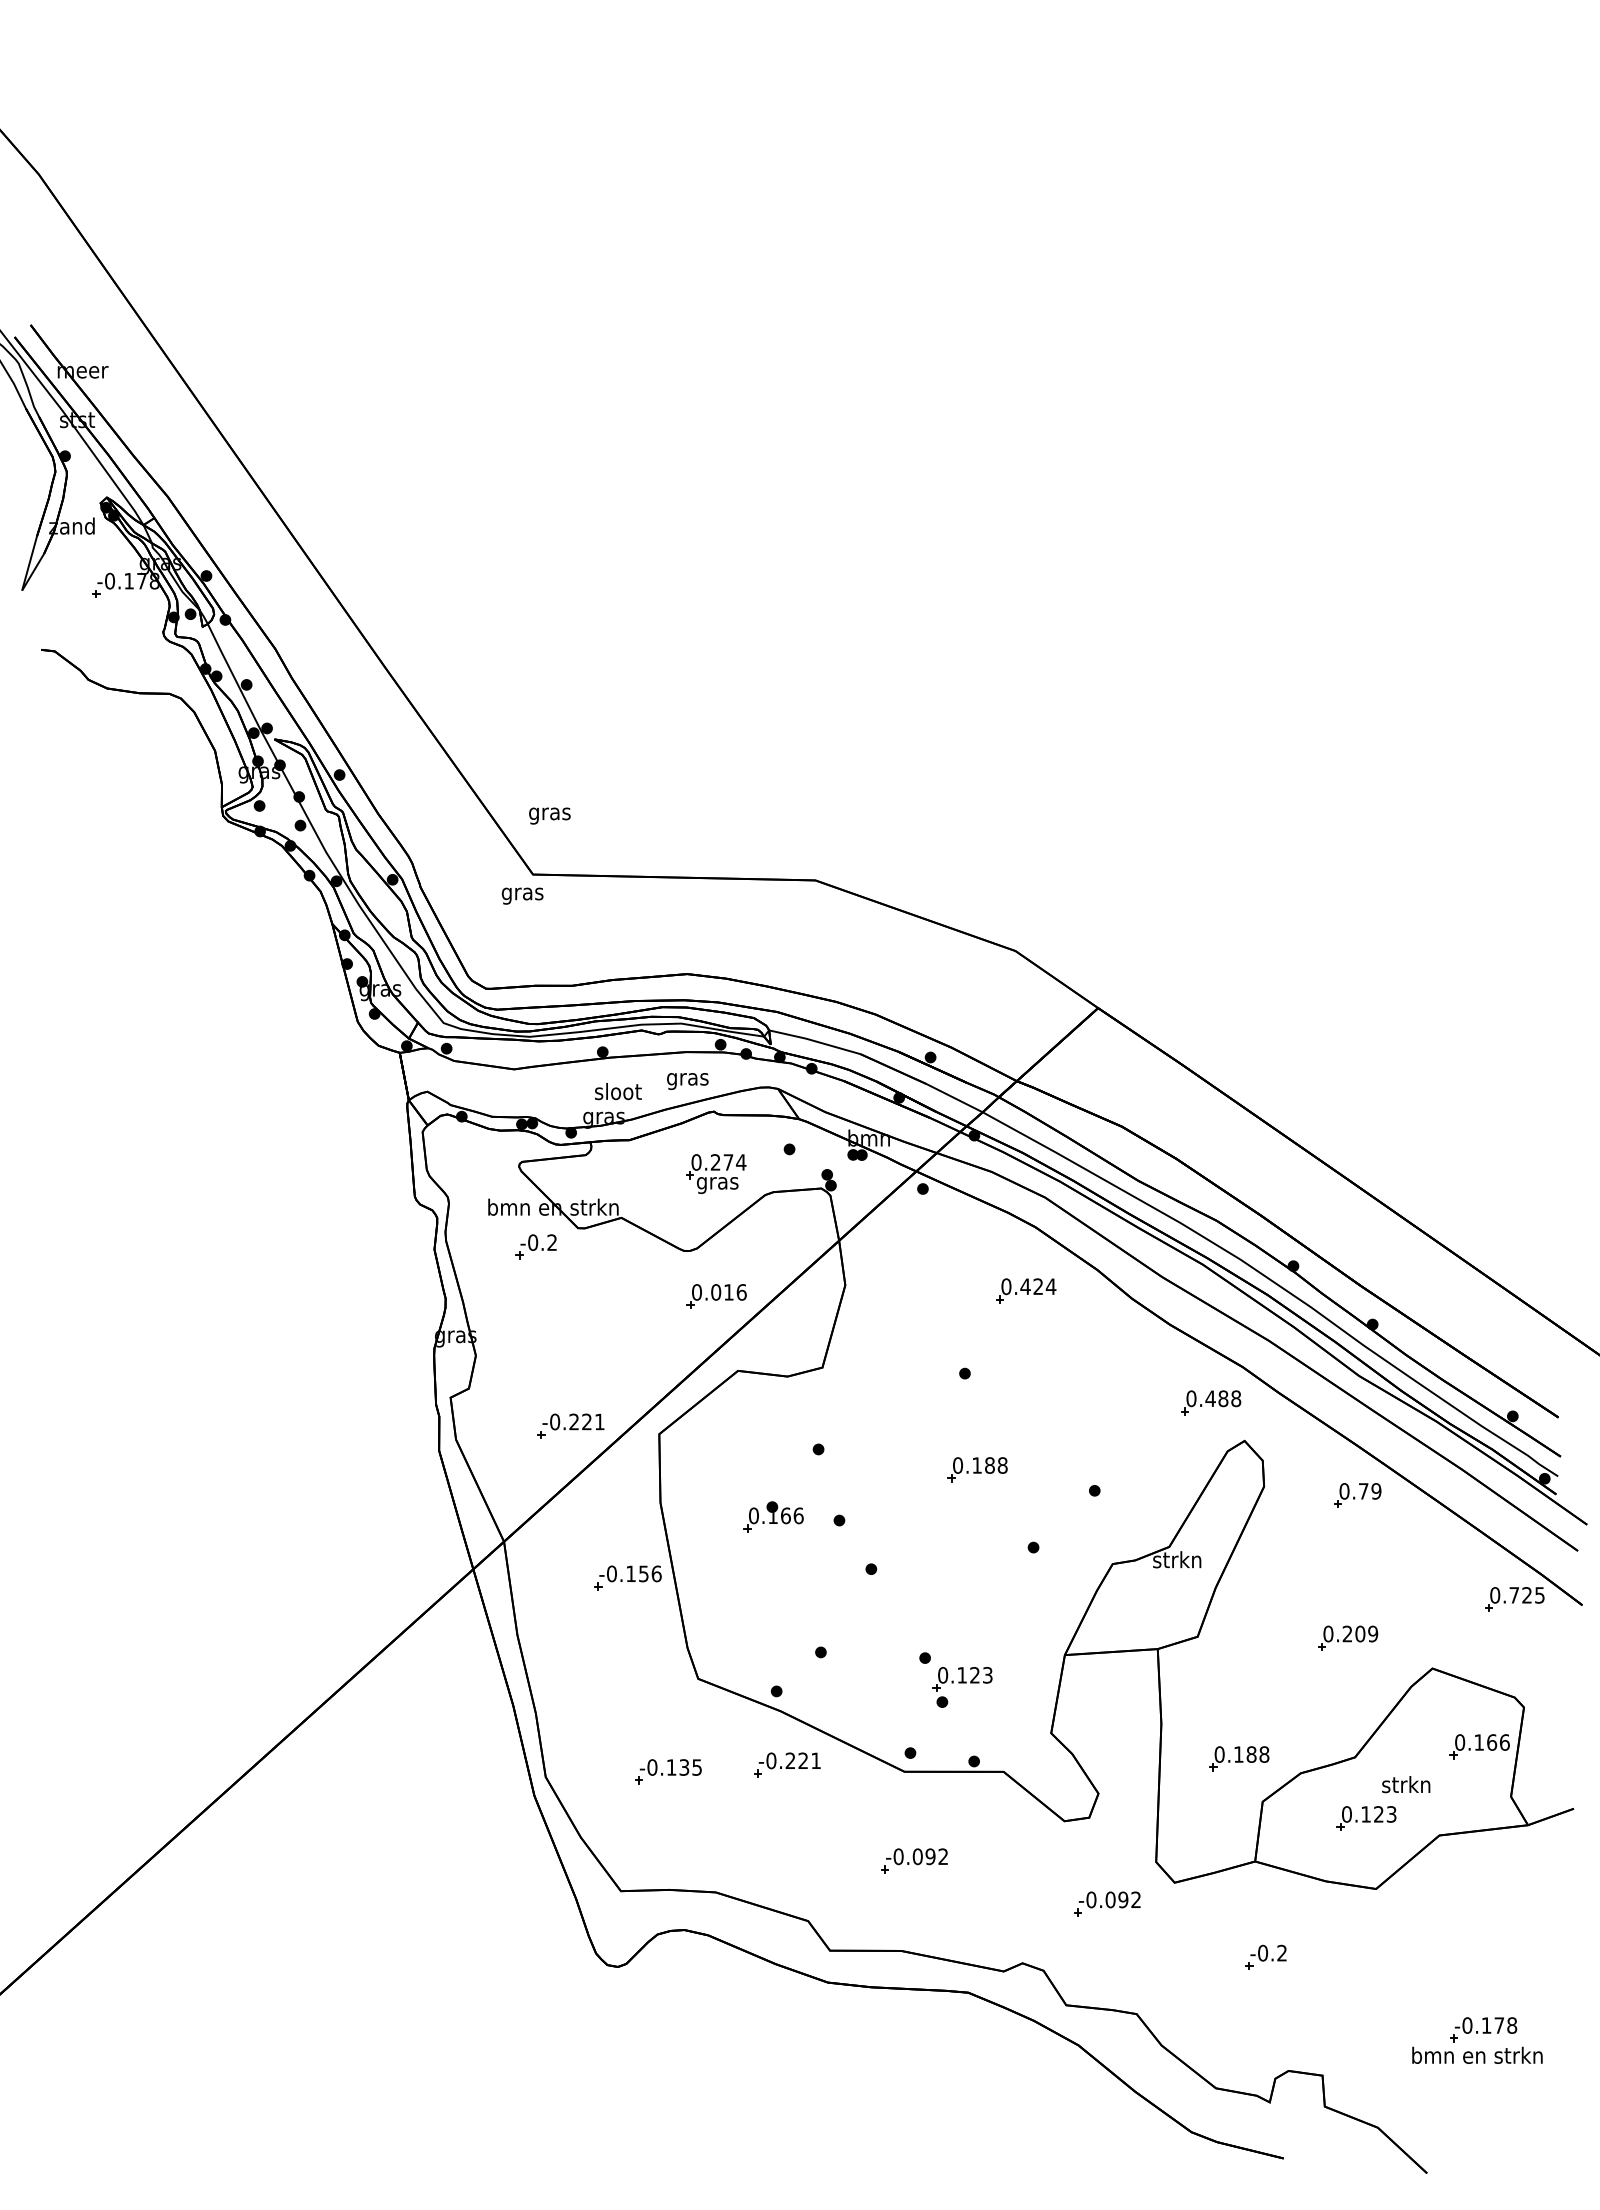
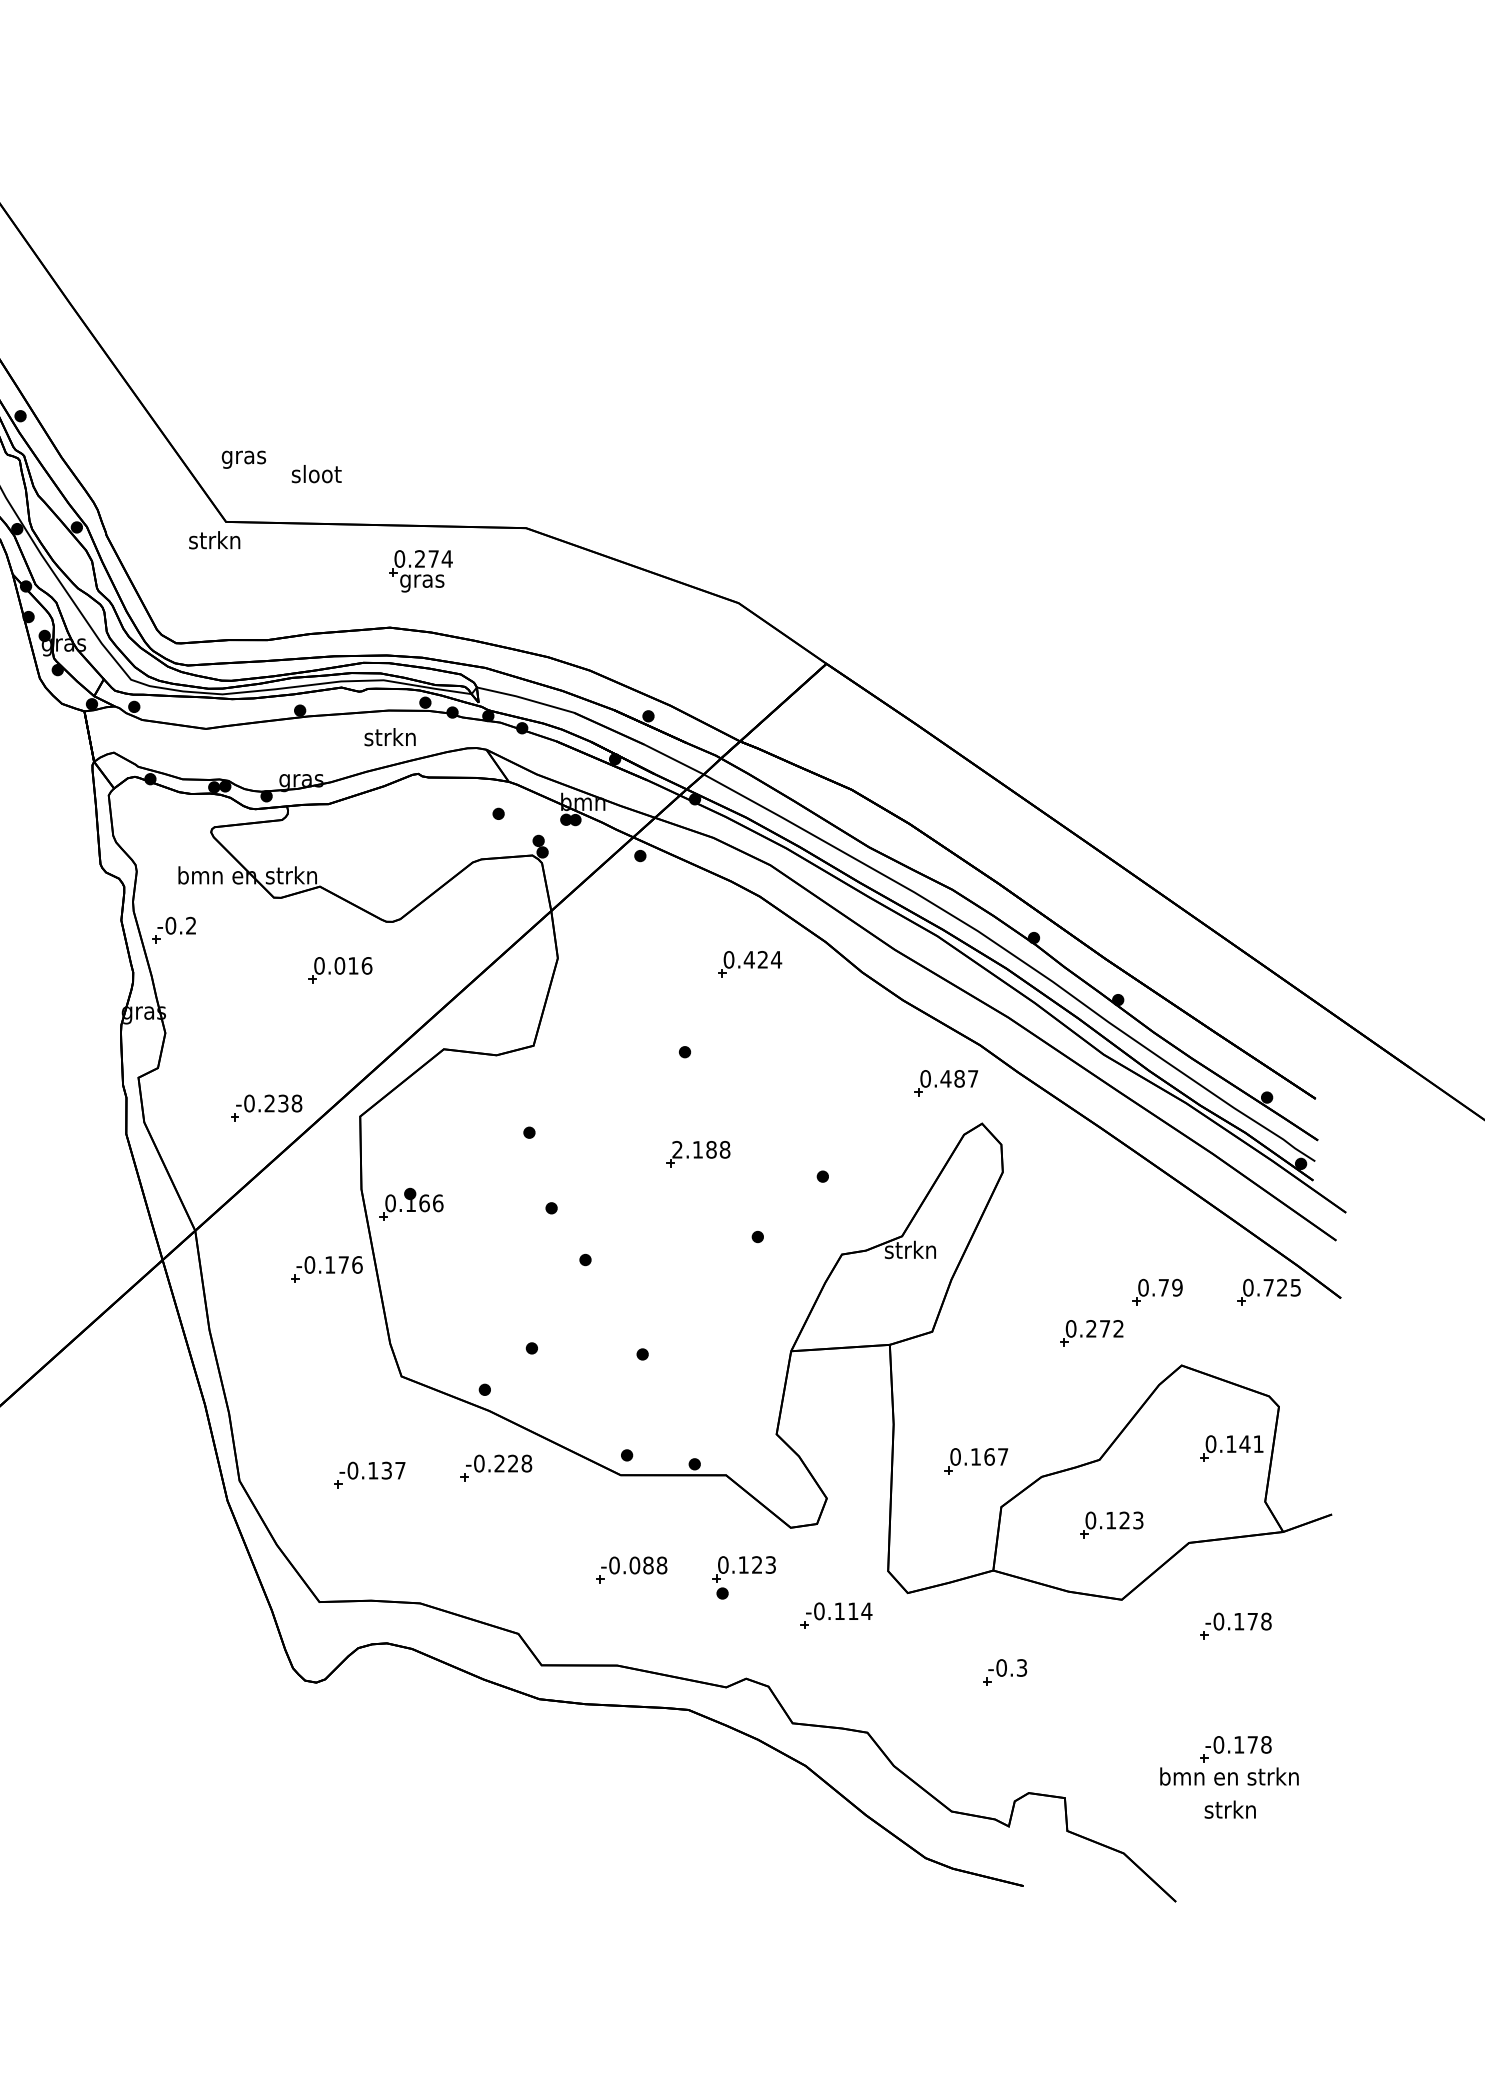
text: (522, 893) -> (214, 542), gras -> strkn
text: (687, 1079) -> (390, 739), gras -> strkn
text: (618, 1091) -> (316, 474), moved
part: (716, 1173) -> (420, 570), moved
part: (535, 1246) -> (173, 929), moved
part: (716, 1296) -> (340, 970), moved
text: (1236, 1398) -> (973, 1078), 0.488 -> 0.487
text: (593, 1421) -> (290, 1103), -0.221 -> -0.238
text: (957, 1465) -> (677, 1149), 0.188 -> 2.188
part: (1357, 1495) -> (1157, 1292), moved
part: (773, 1516) -> (411, 1203), moved
text: (643, 1573) -> (343, 1264), -0.156 -> -0.176
text: (1366, 1633) -> (1111, 1328), 0.209 -> 0.272
part: (962, 1687) -> (743, 1577), moved
text: (1497, 1742) -> (1250, 1444), 0.166 -> 0.141
text: (1257, 1754) -> (995, 1456), 0.188 -> 0.167
text: (816, 1760) -> (527, 1463), -0.221 -> -0.228
text: (696, 1767) -> (399, 1470), -0.135 -> -0.137
text: (1406, 1784) -> (1230, 1809), moved
text: (936, 1856) -> (654, 1565), -0.092 -> -0.088
text: (1123, 1899) -> (853, 1610), -0.092 -> -0.114
part: (1483, 1913) -> (1235, 1625), added
text: (1281, 1953) -> (1021, 1668), -0.2 -> -0.3

